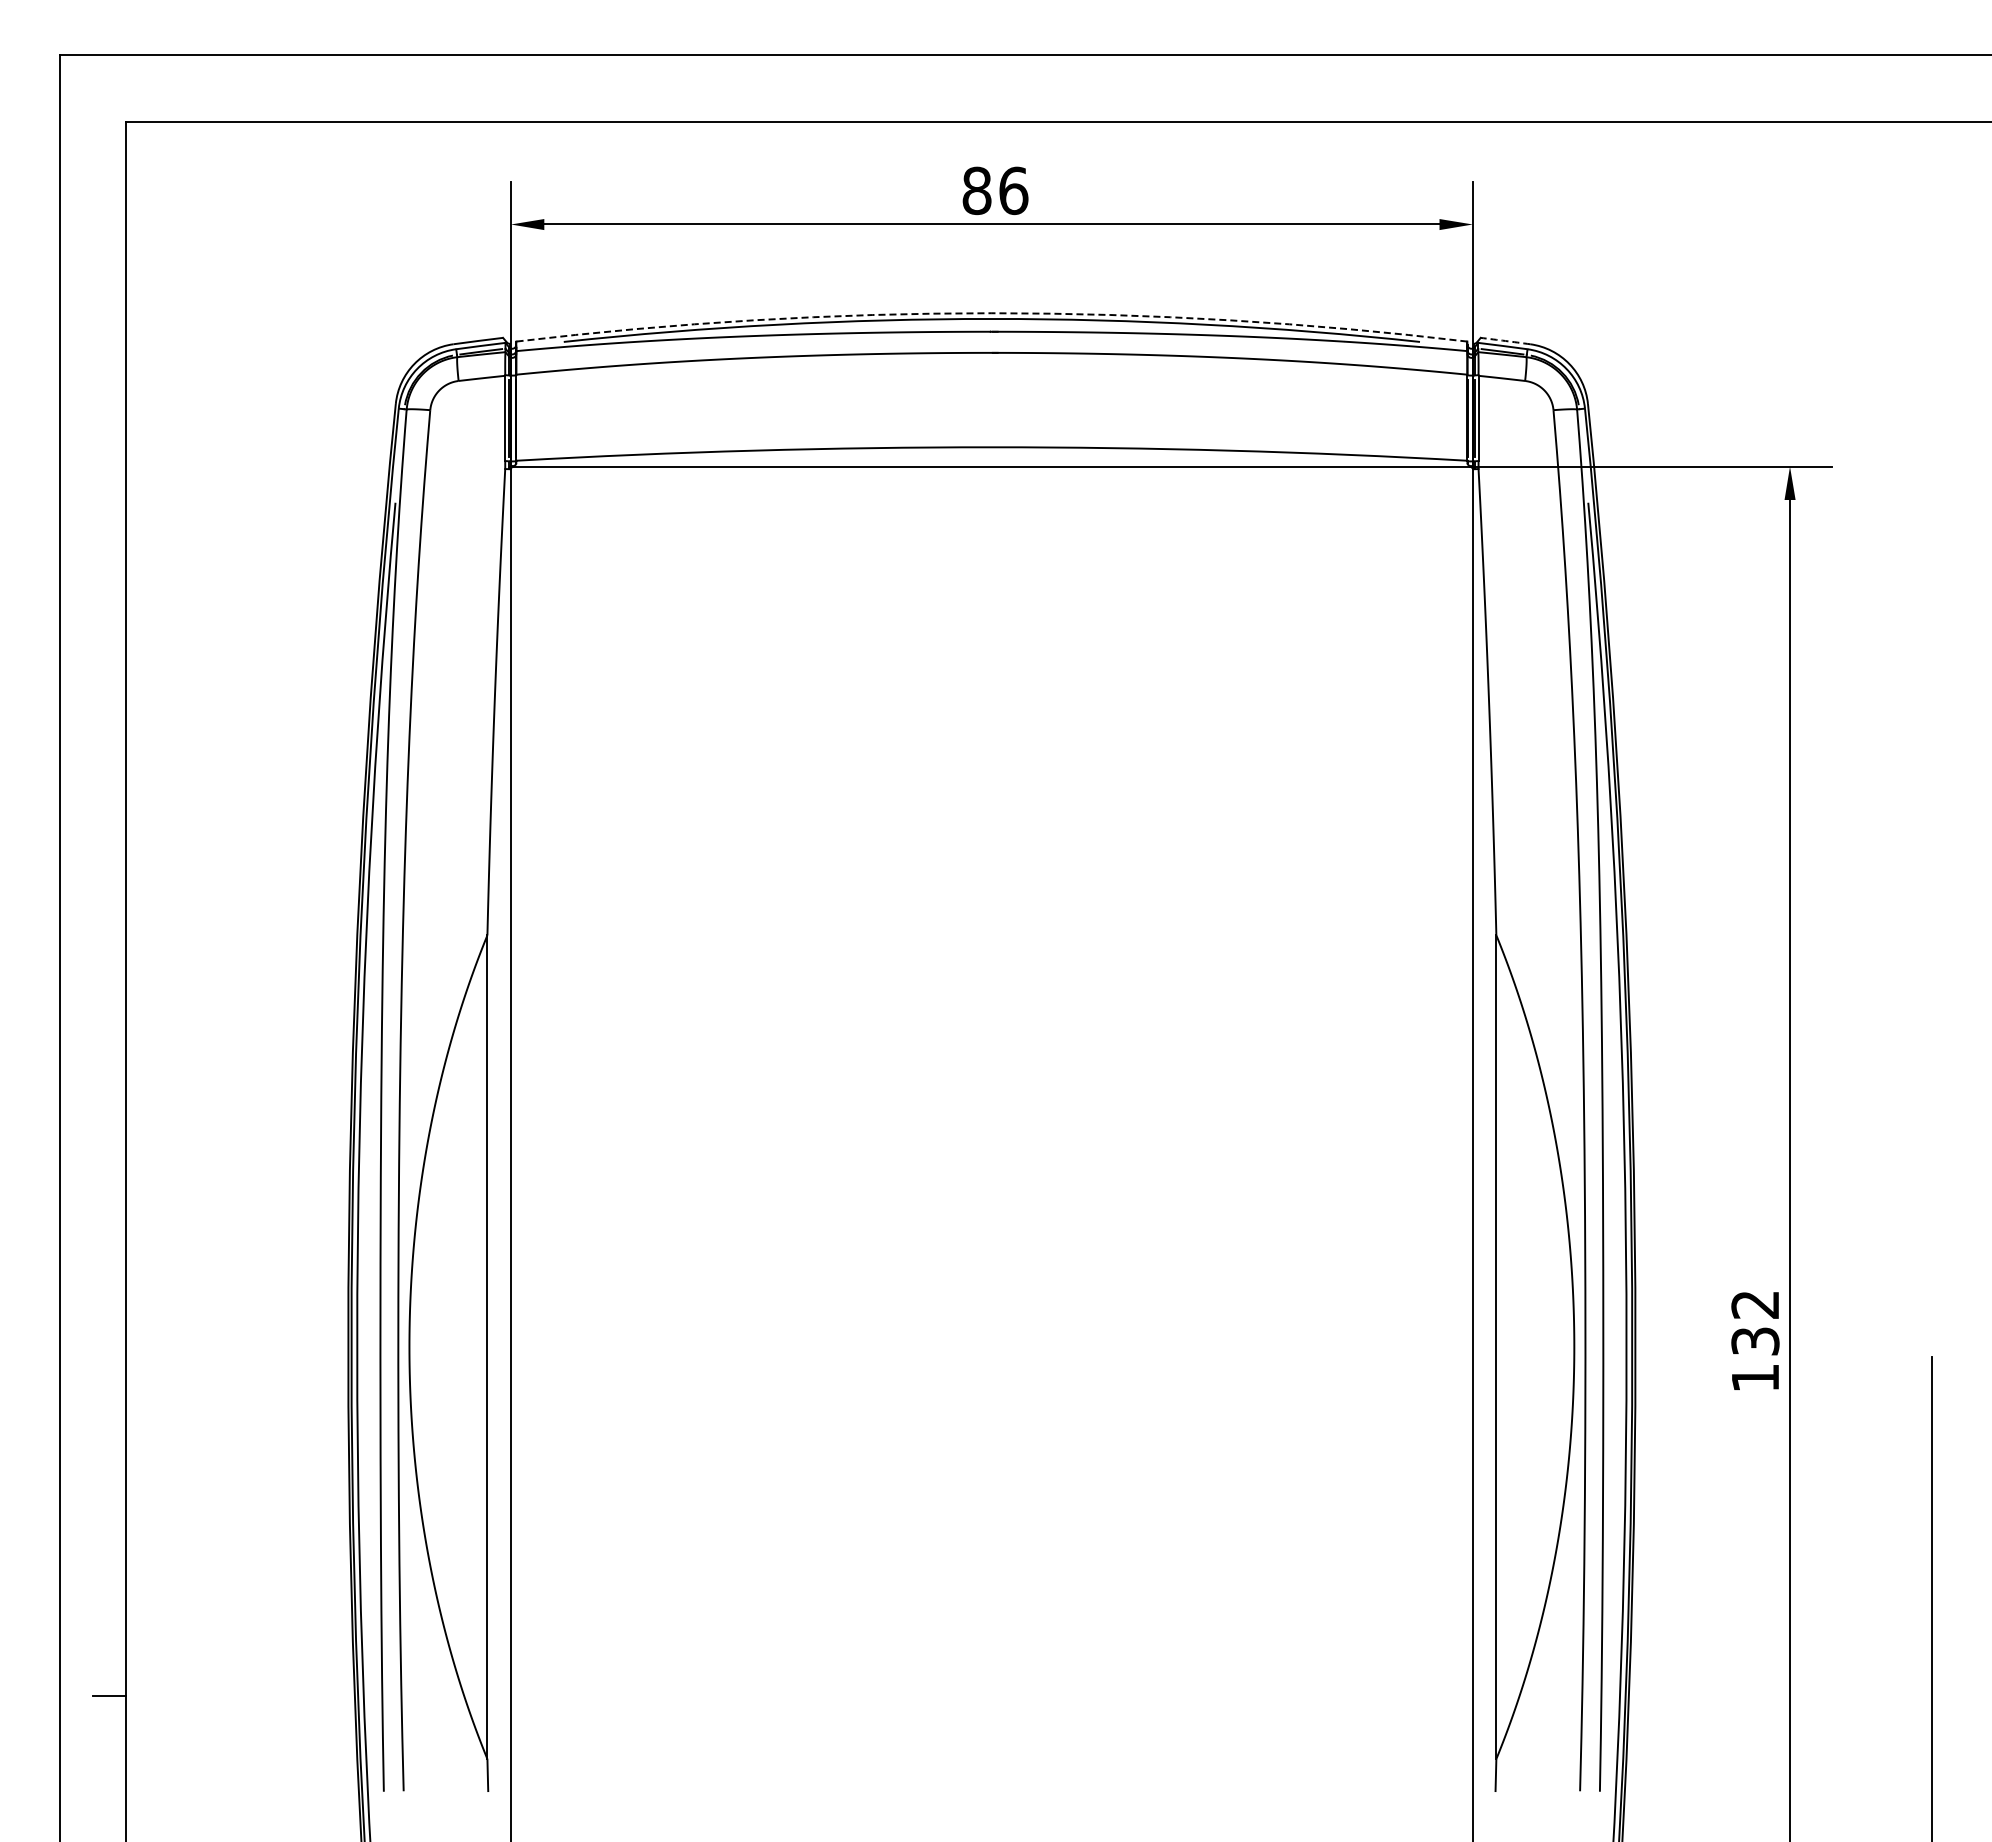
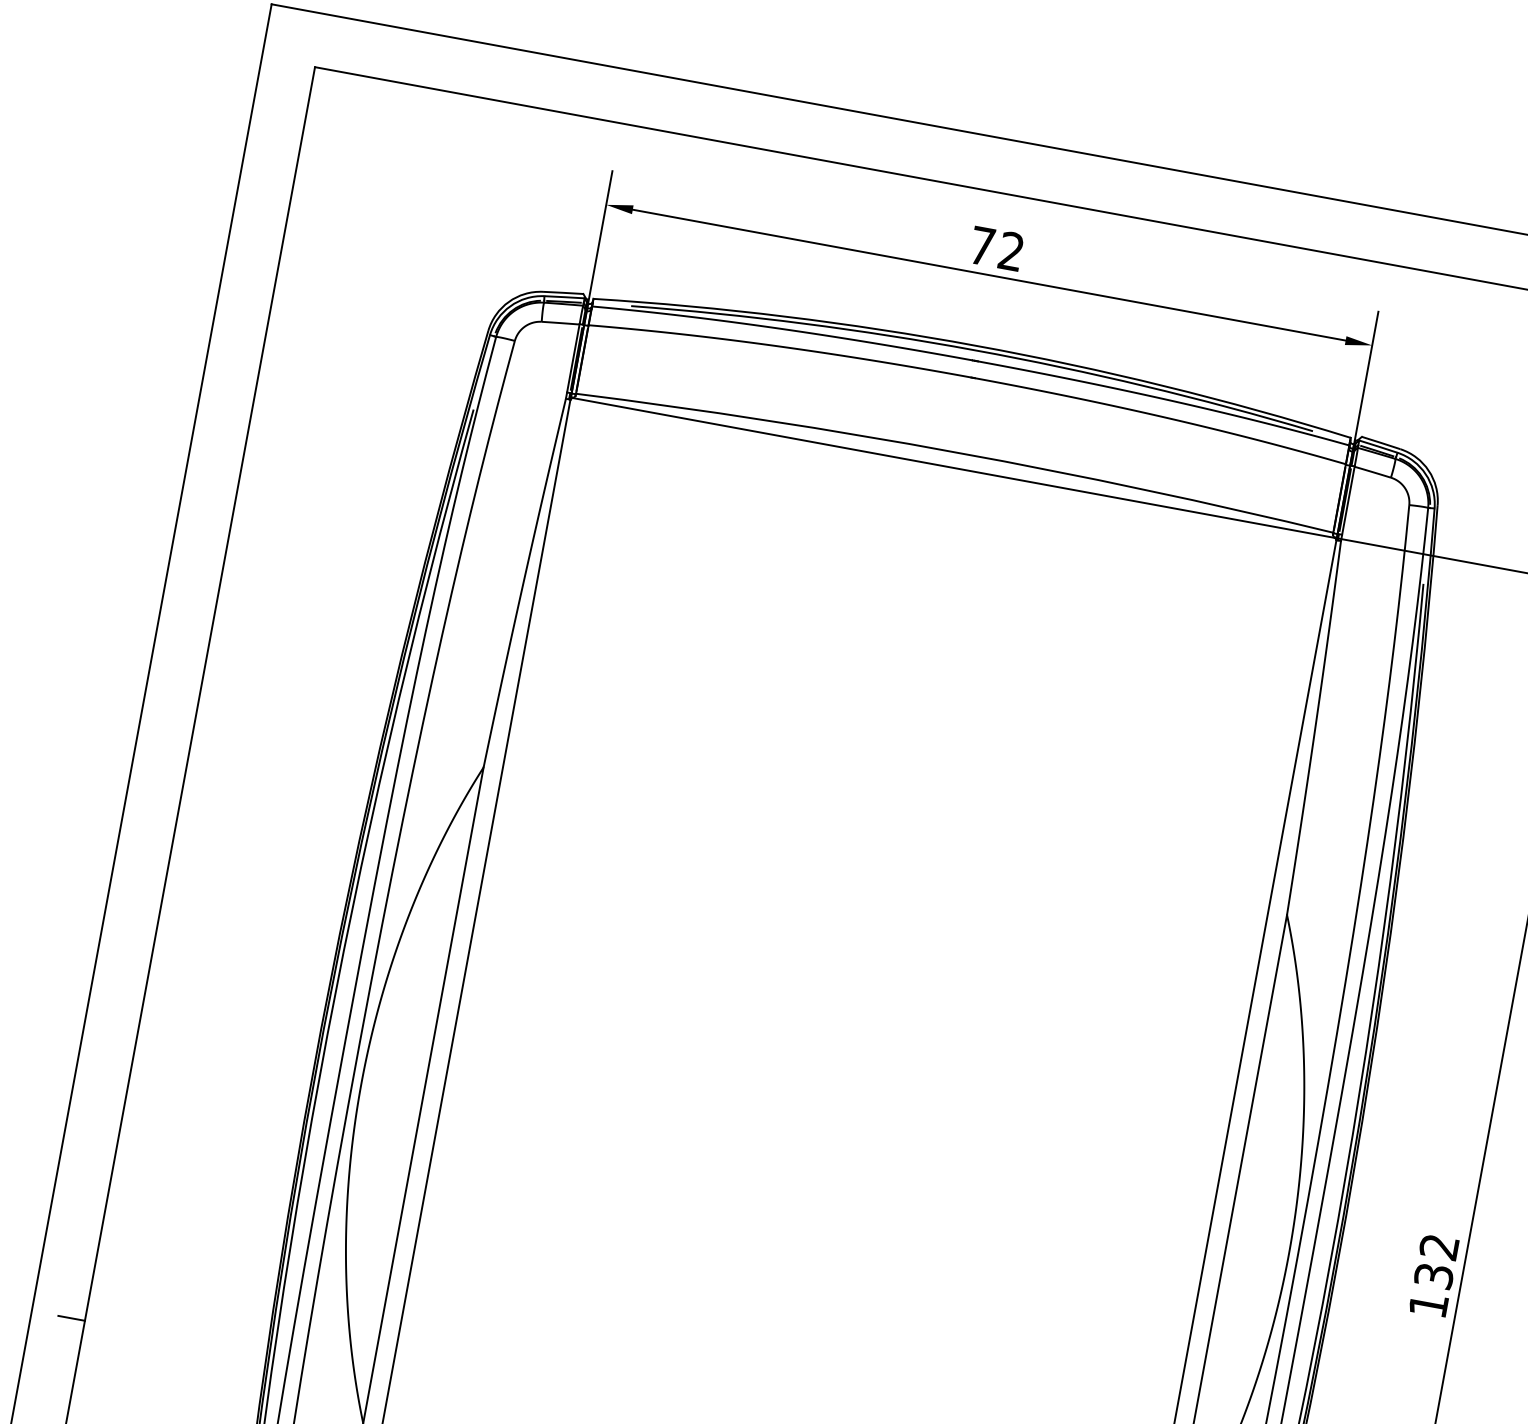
text: (995, 190) -> (997, 248), 86 -> 72
arc: (991, 313) -> (975, 345), dashed -> solid
arc: (1505, 340) -> (1381, 442), dashed -> solid

